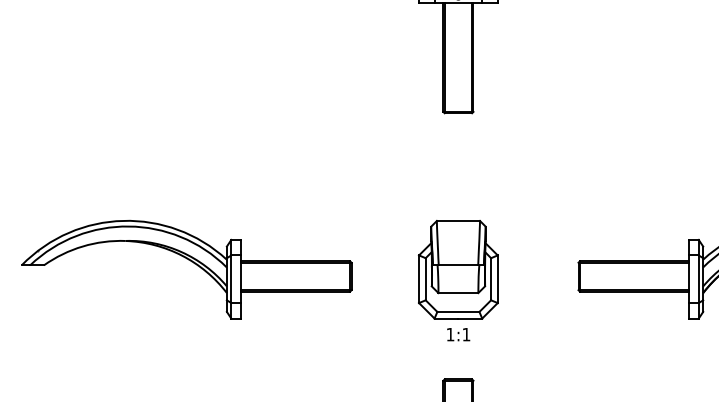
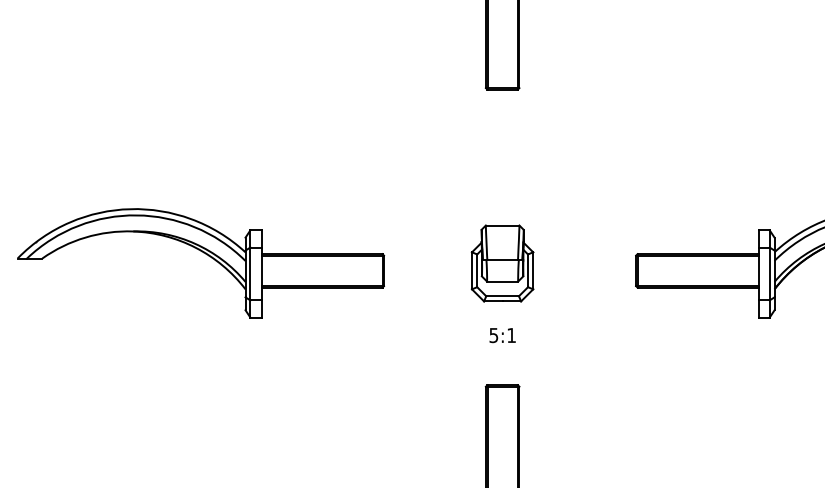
part: (458, 269) -> (502, 263), size x0.7
text: (450, 334) -> (493, 335), 1:1 -> 5:1

